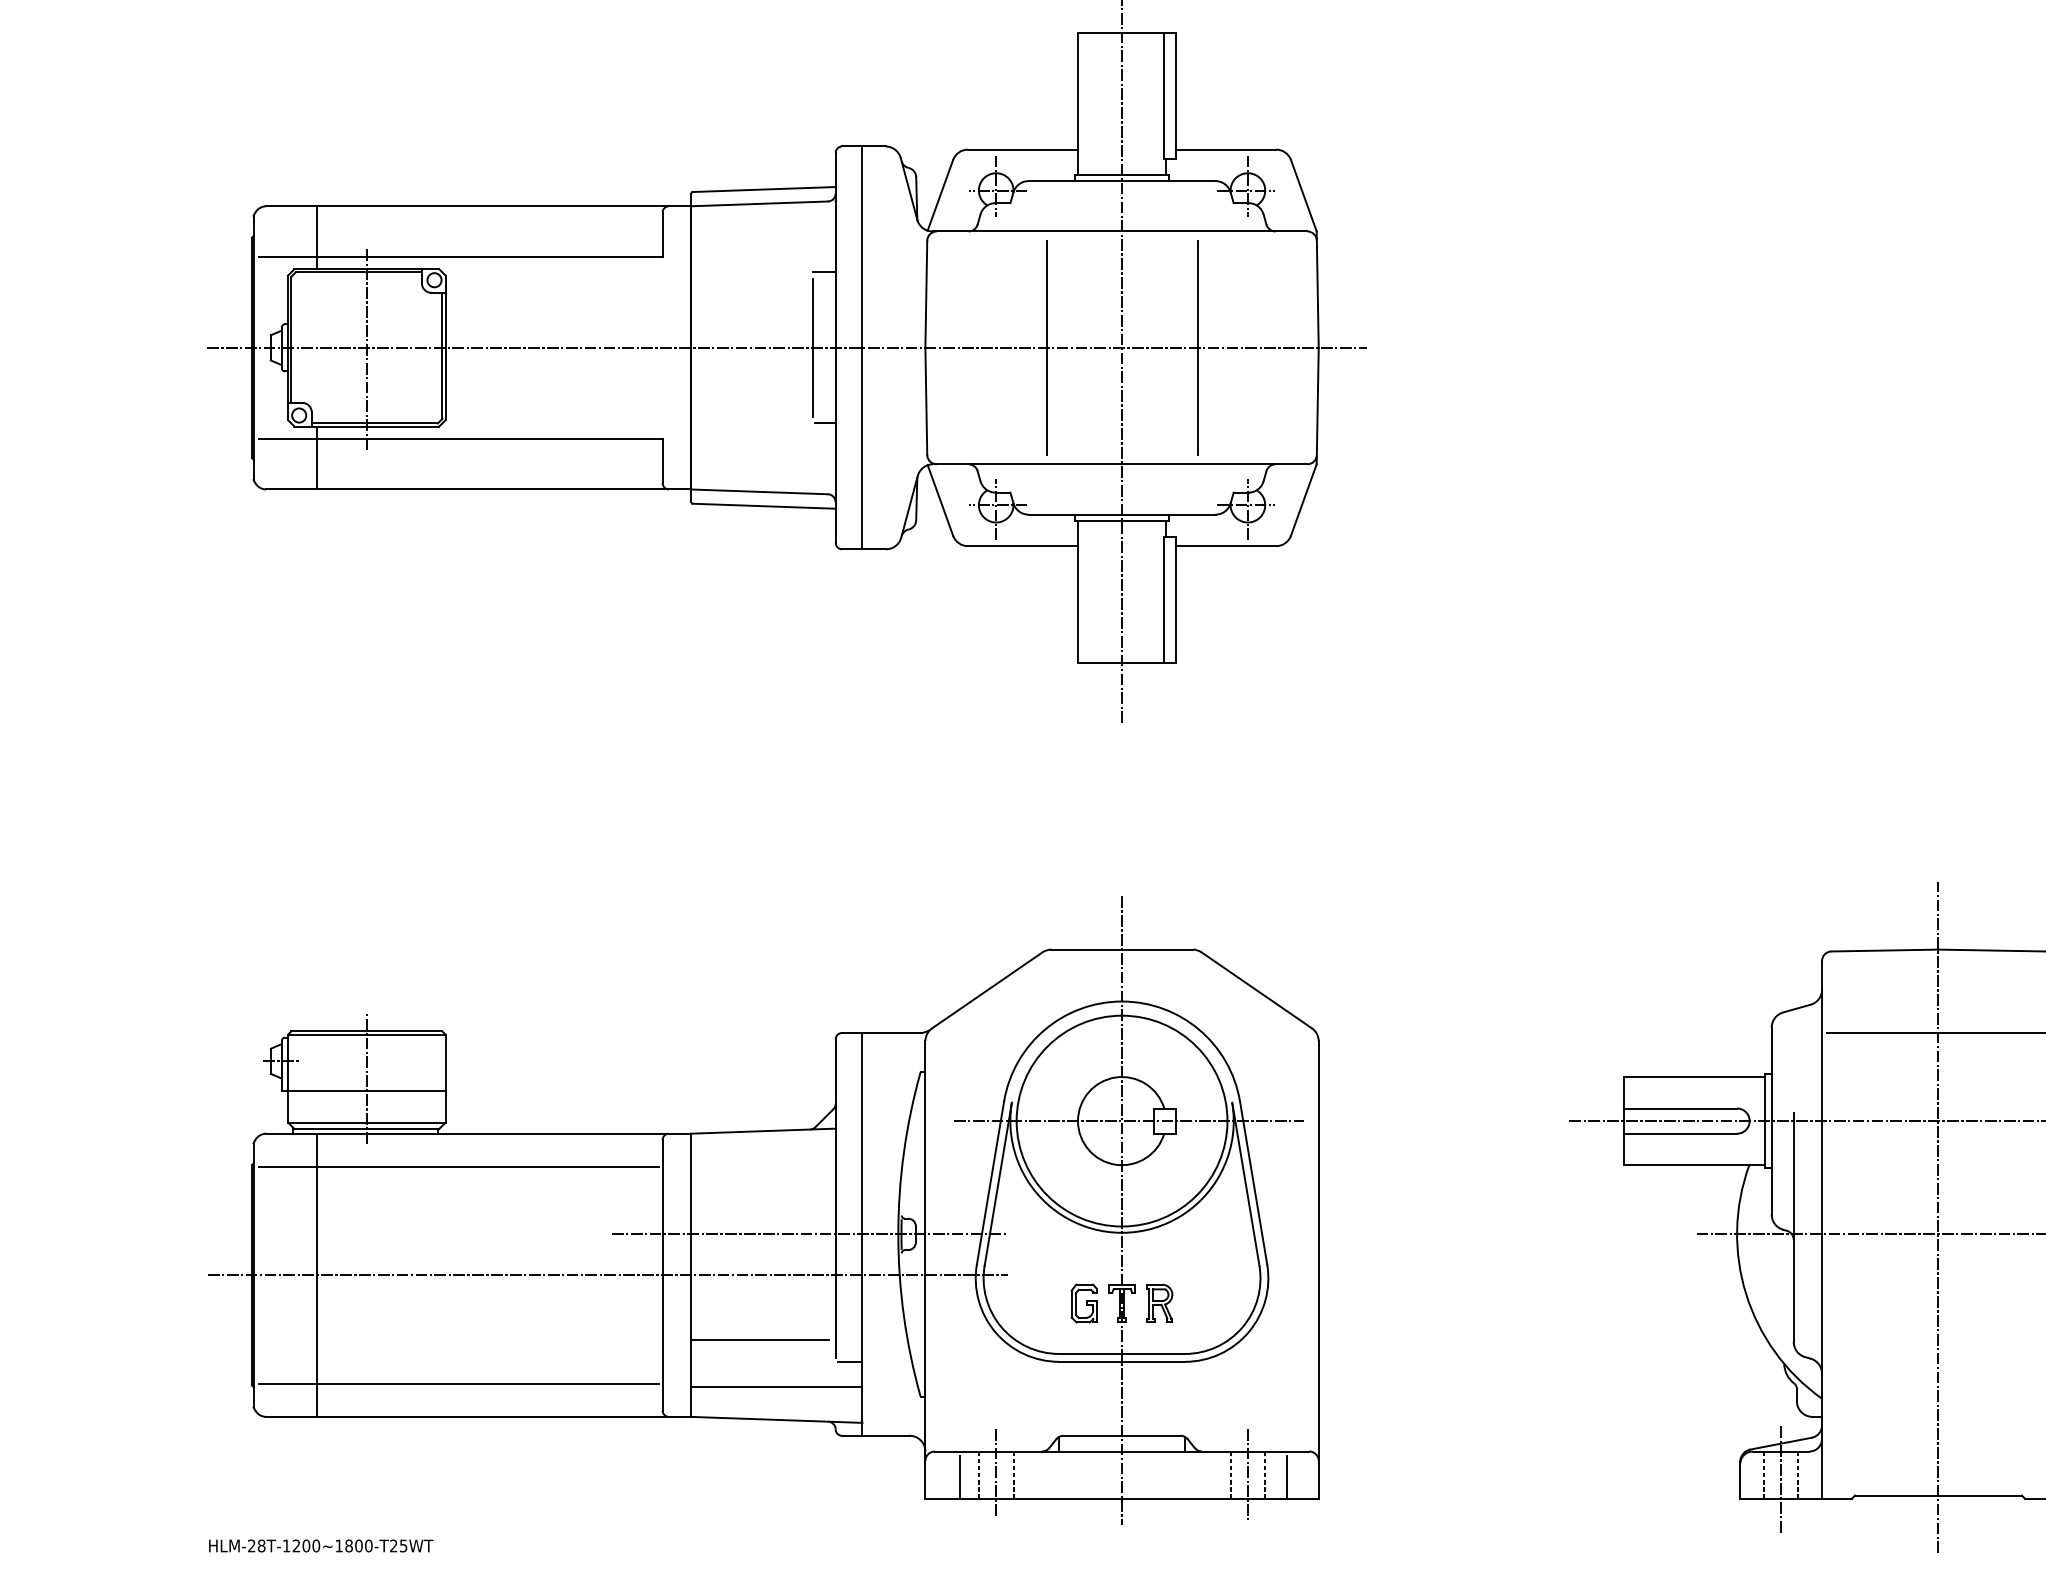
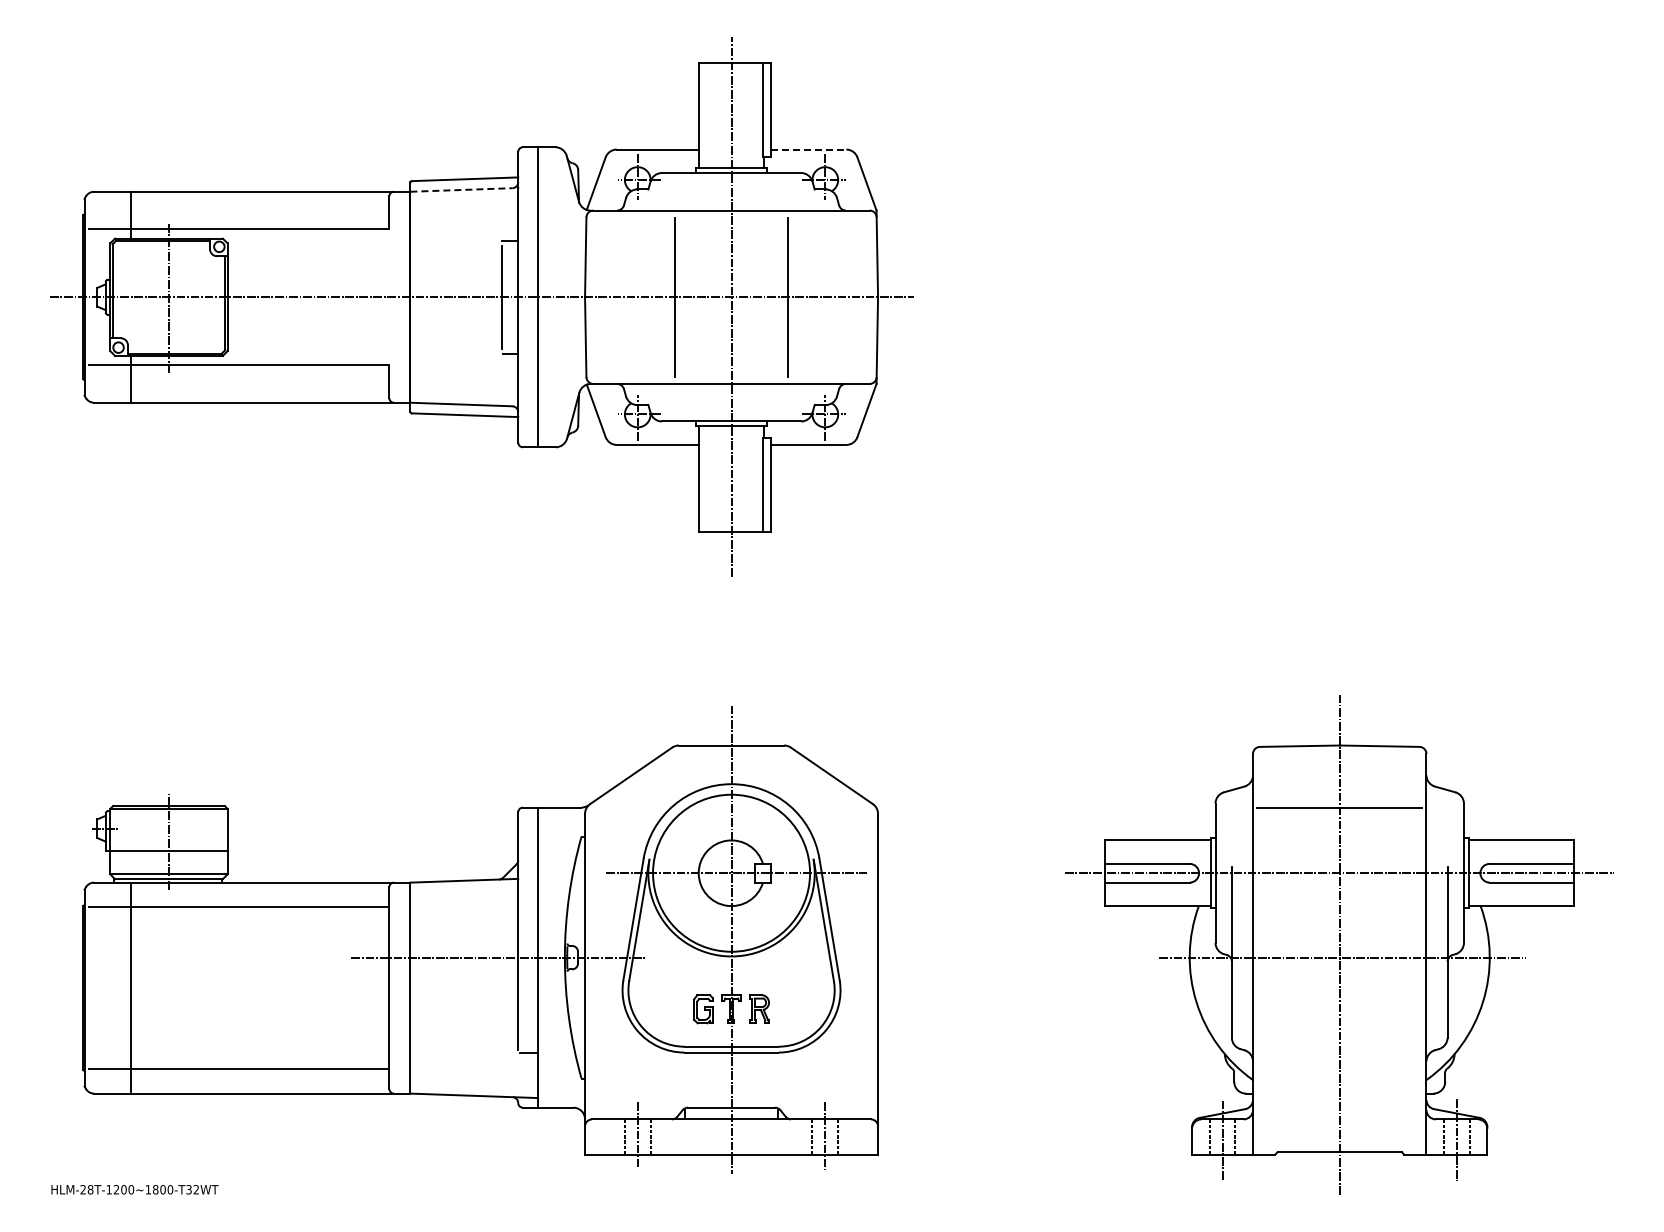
line: (1226, 149) -> (809, 149), solid -> dashed
line: (759, 203) -> (461, 189), solid -> dashed
line: (607, 1275) -> (348, 988), removed
line: (759, 1340) -> (461, 1036), removed
line: (776, 1387) -> (474, 1071), removed
line: (959, 1477) -> (610, 1138), removed
line: (1287, 1477) -> (854, 1138), removed
text: (398, 1545) -> (192, 1189), HLM-28T-1200~1800-T25WT -> HLM-28T-1200~1800-T32WT

